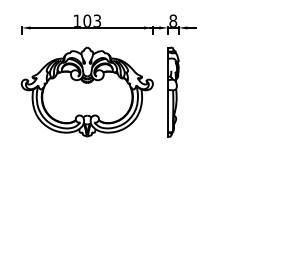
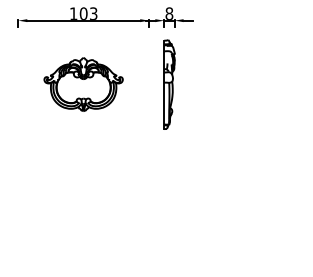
part: (87, 91) -> (83, 84), size x0.6

